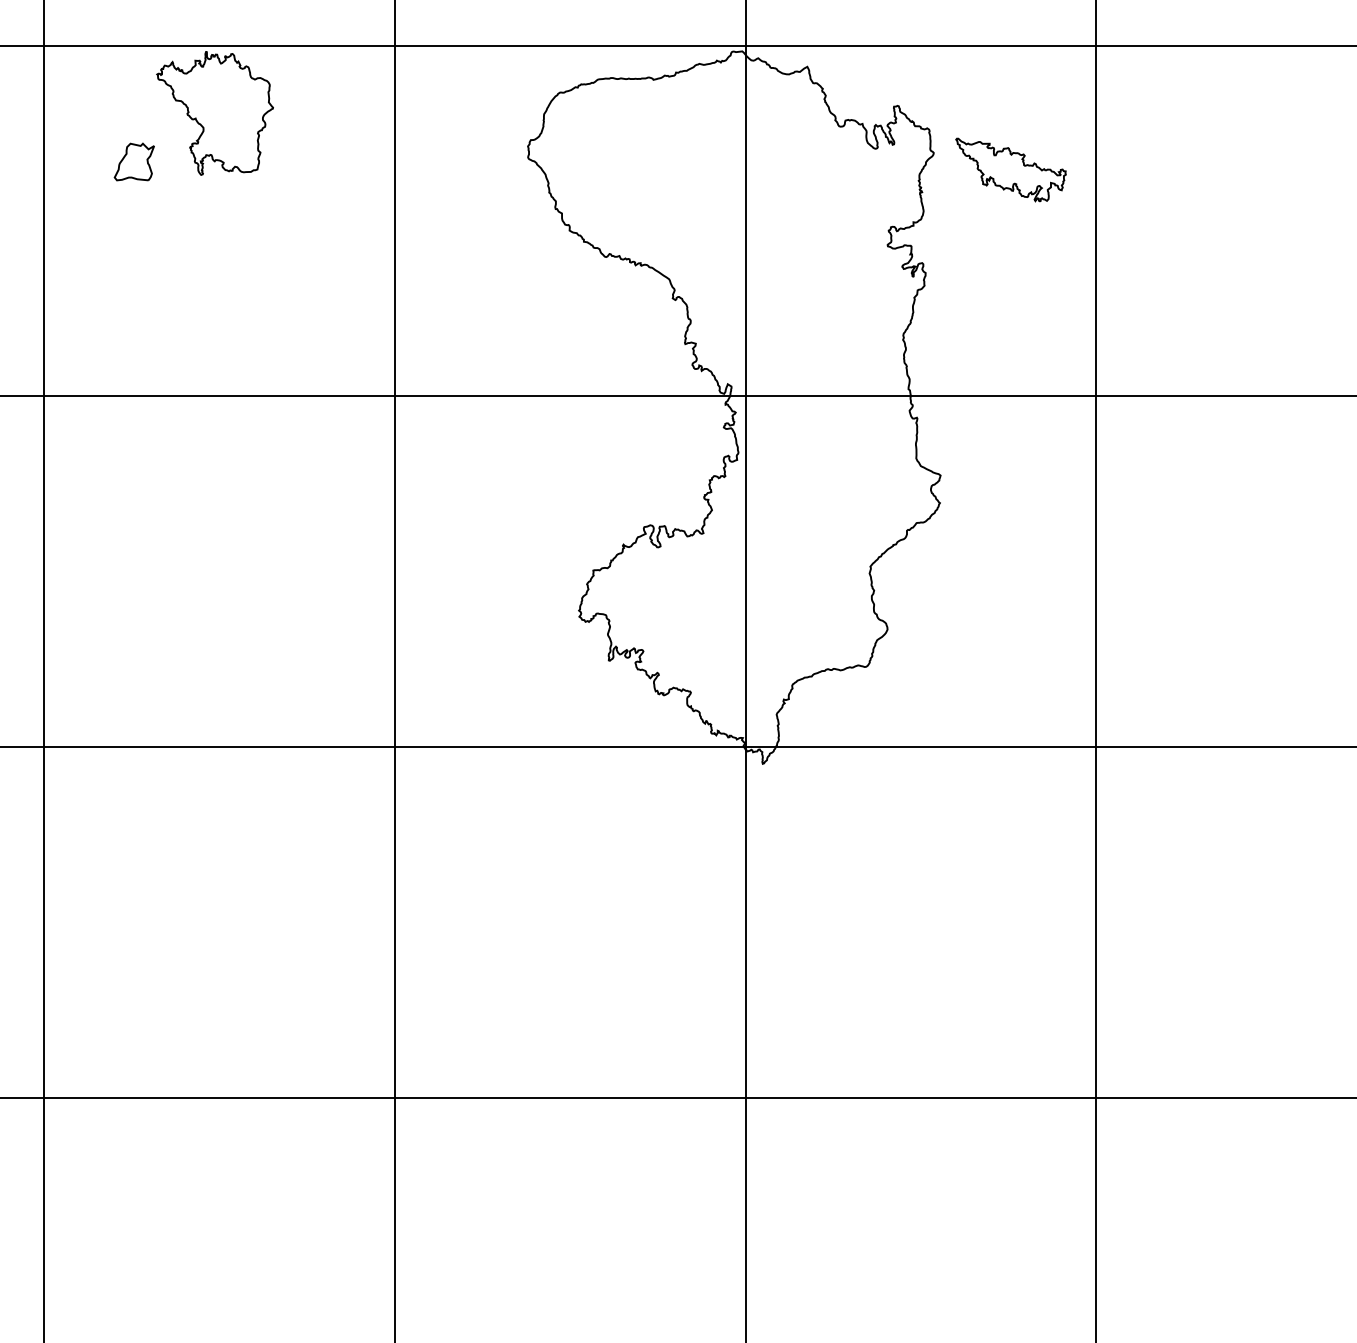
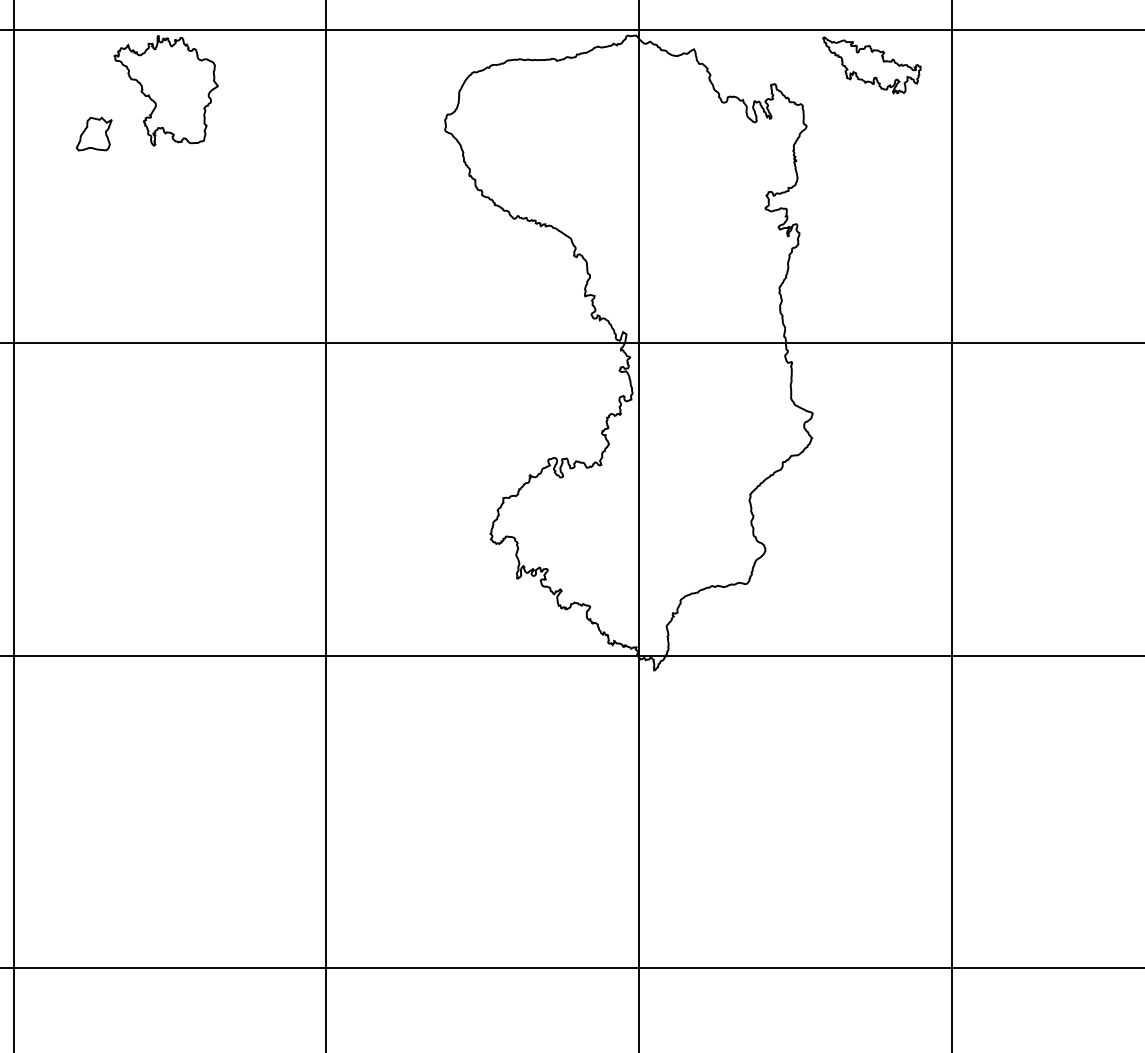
part: (1010, 169) -> (871, 65), moved

